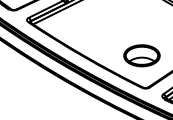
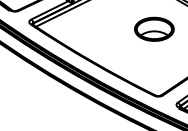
part: (141, 55) -> (153, 29), moved

